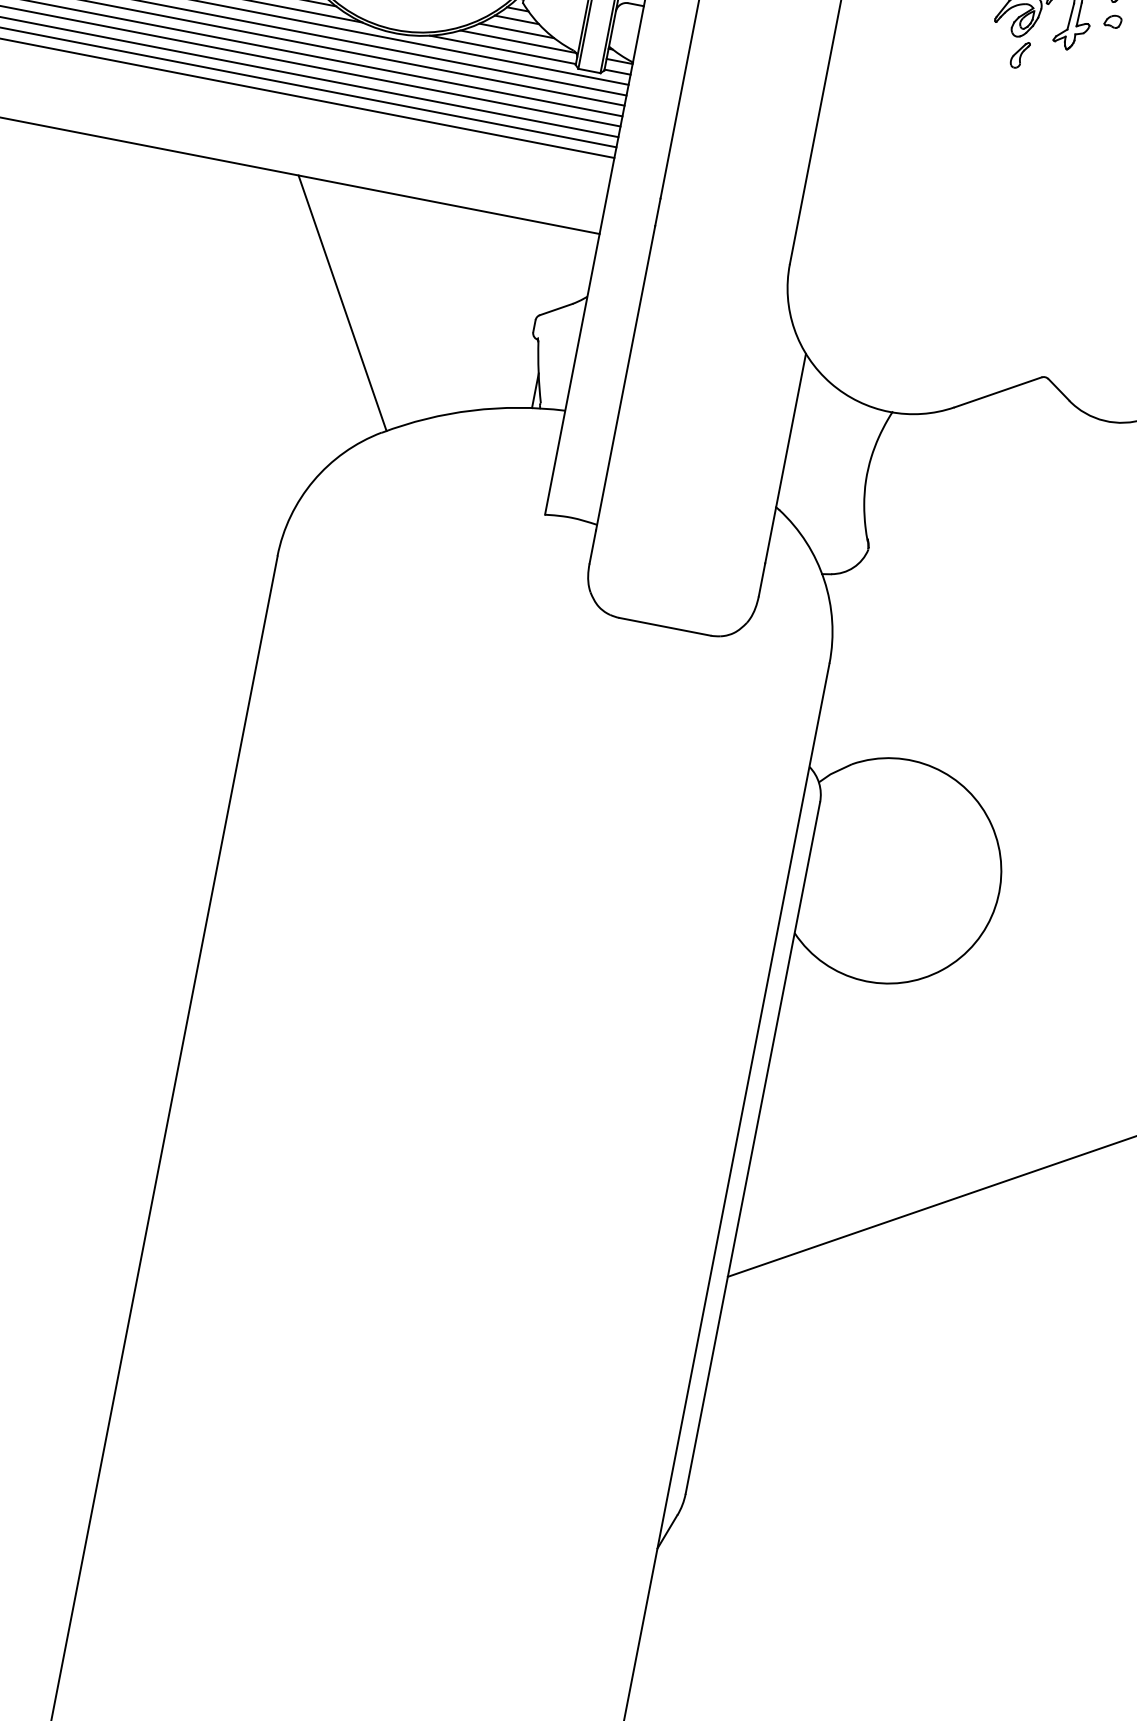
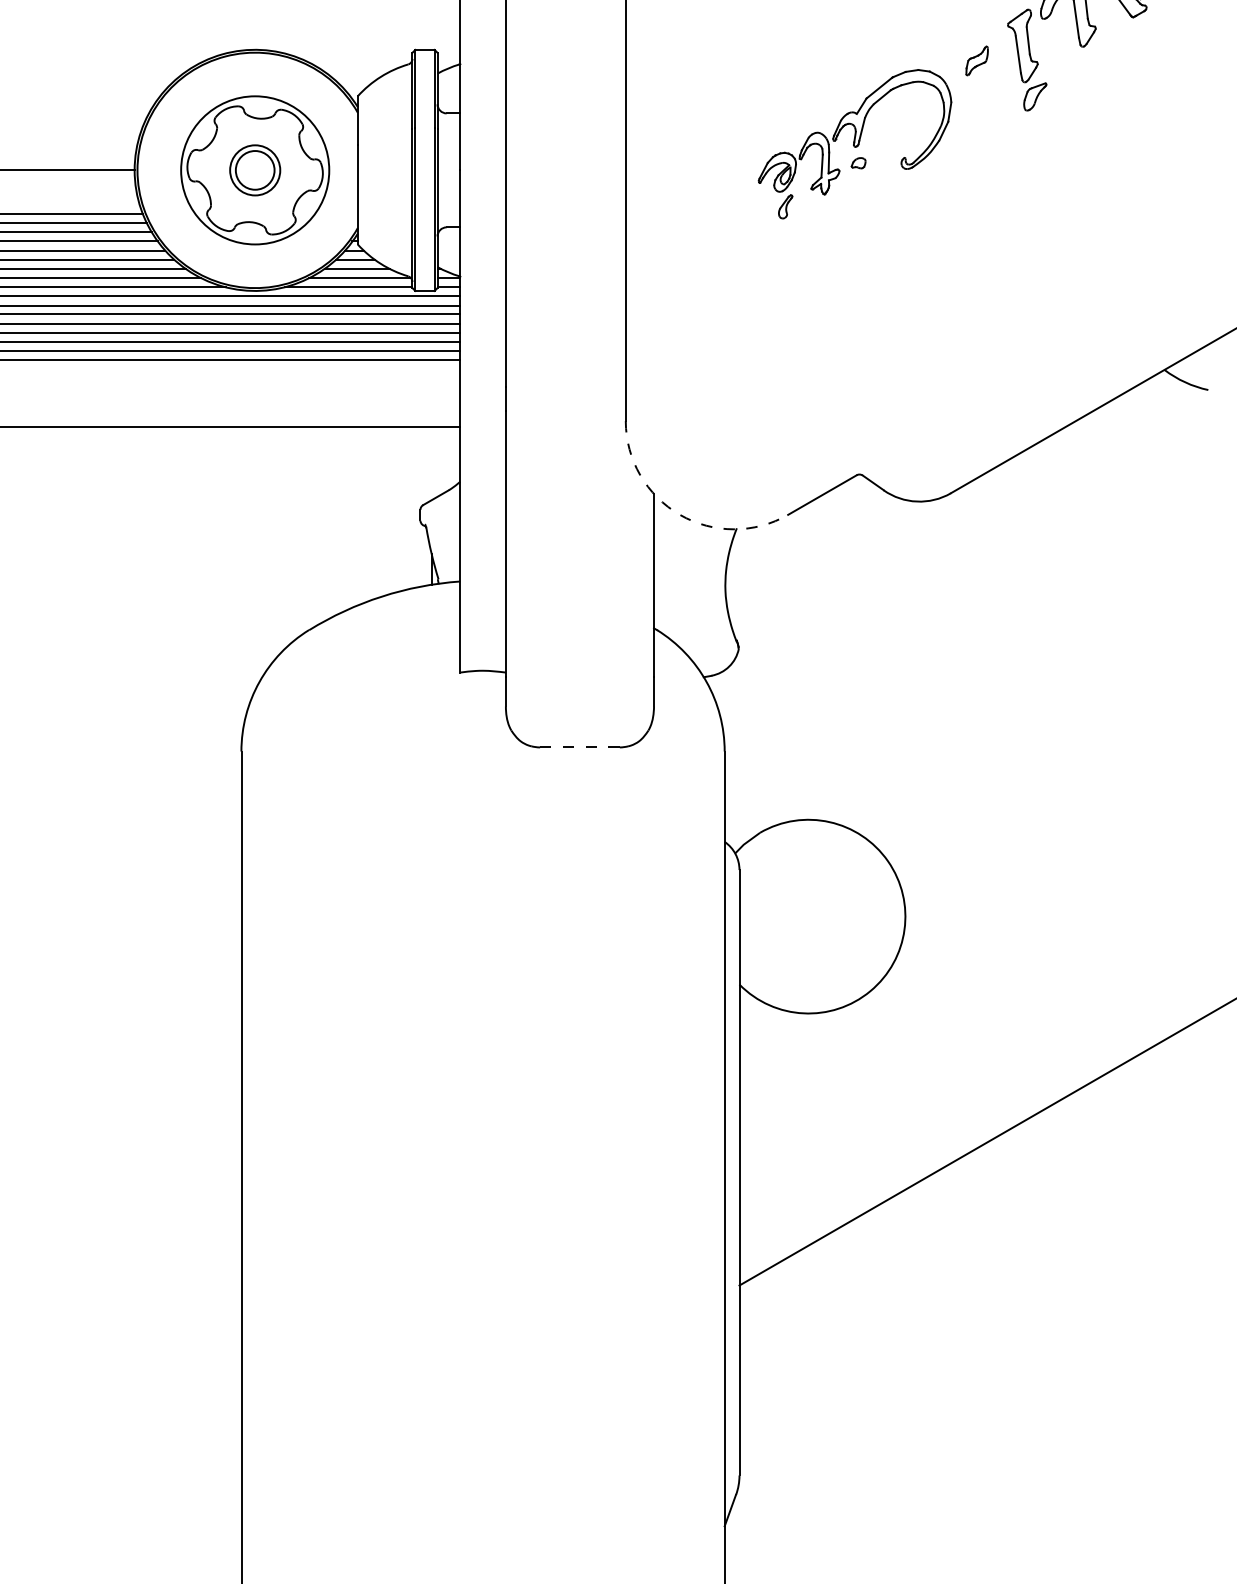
line: (342, 302) -> (254, 526), removed
arc: (830, 382) -> (679, 514), solid -> dashed
line: (664, 626) -> (579, 747), solid -> dashed

